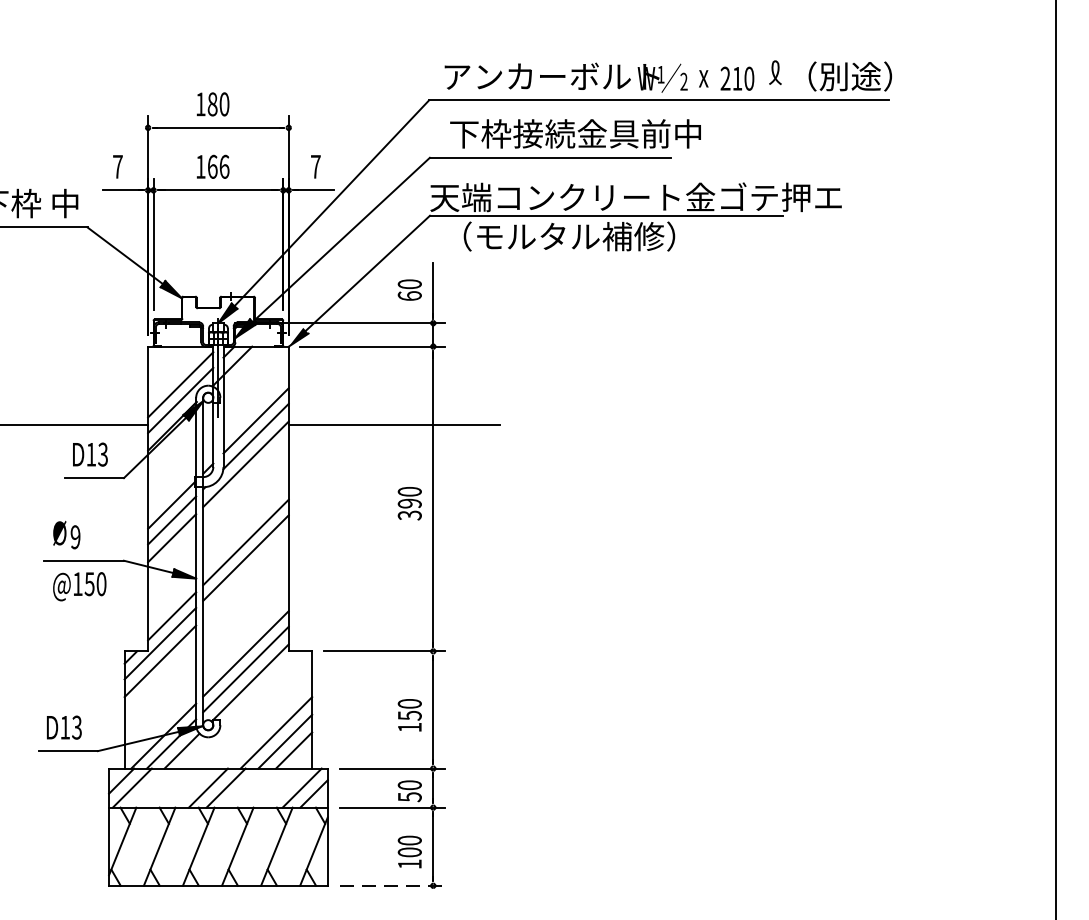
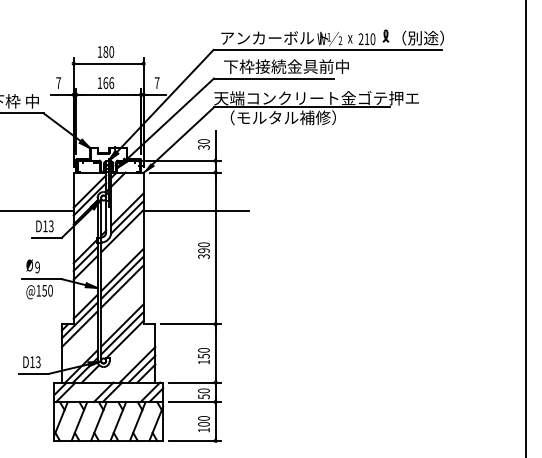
text: (408, 296) -> (203, 147), 60 -> 30
line: (246, 575) -> (122, 286), added
line: (392, 884) -> (195, 440), dashed -> solid

